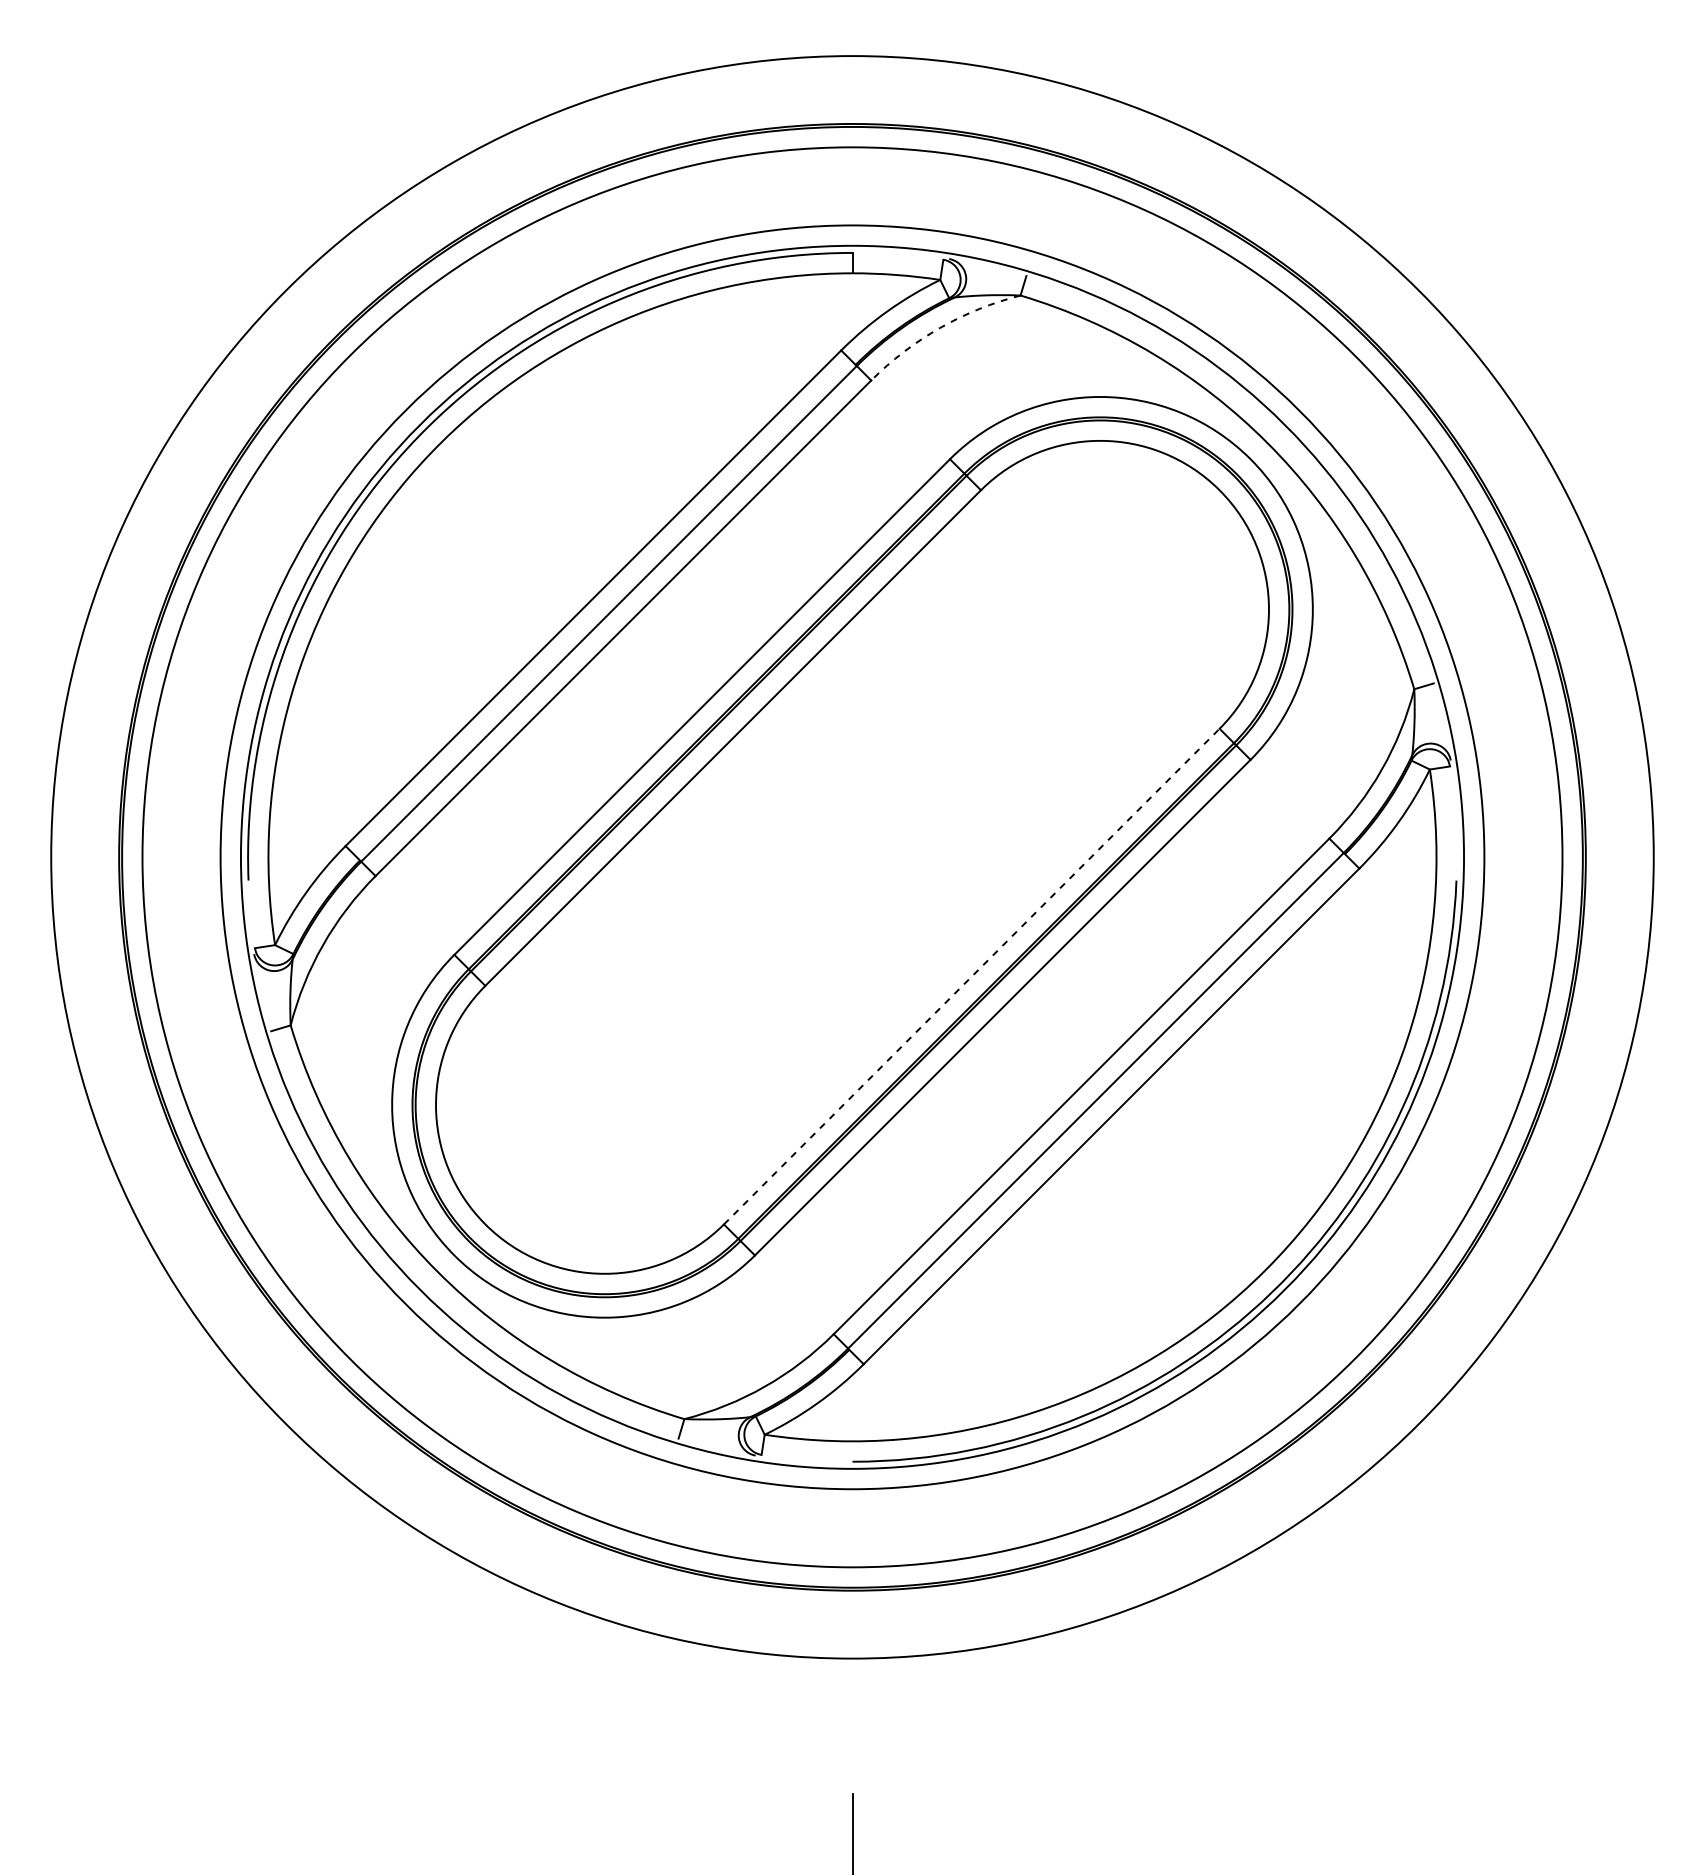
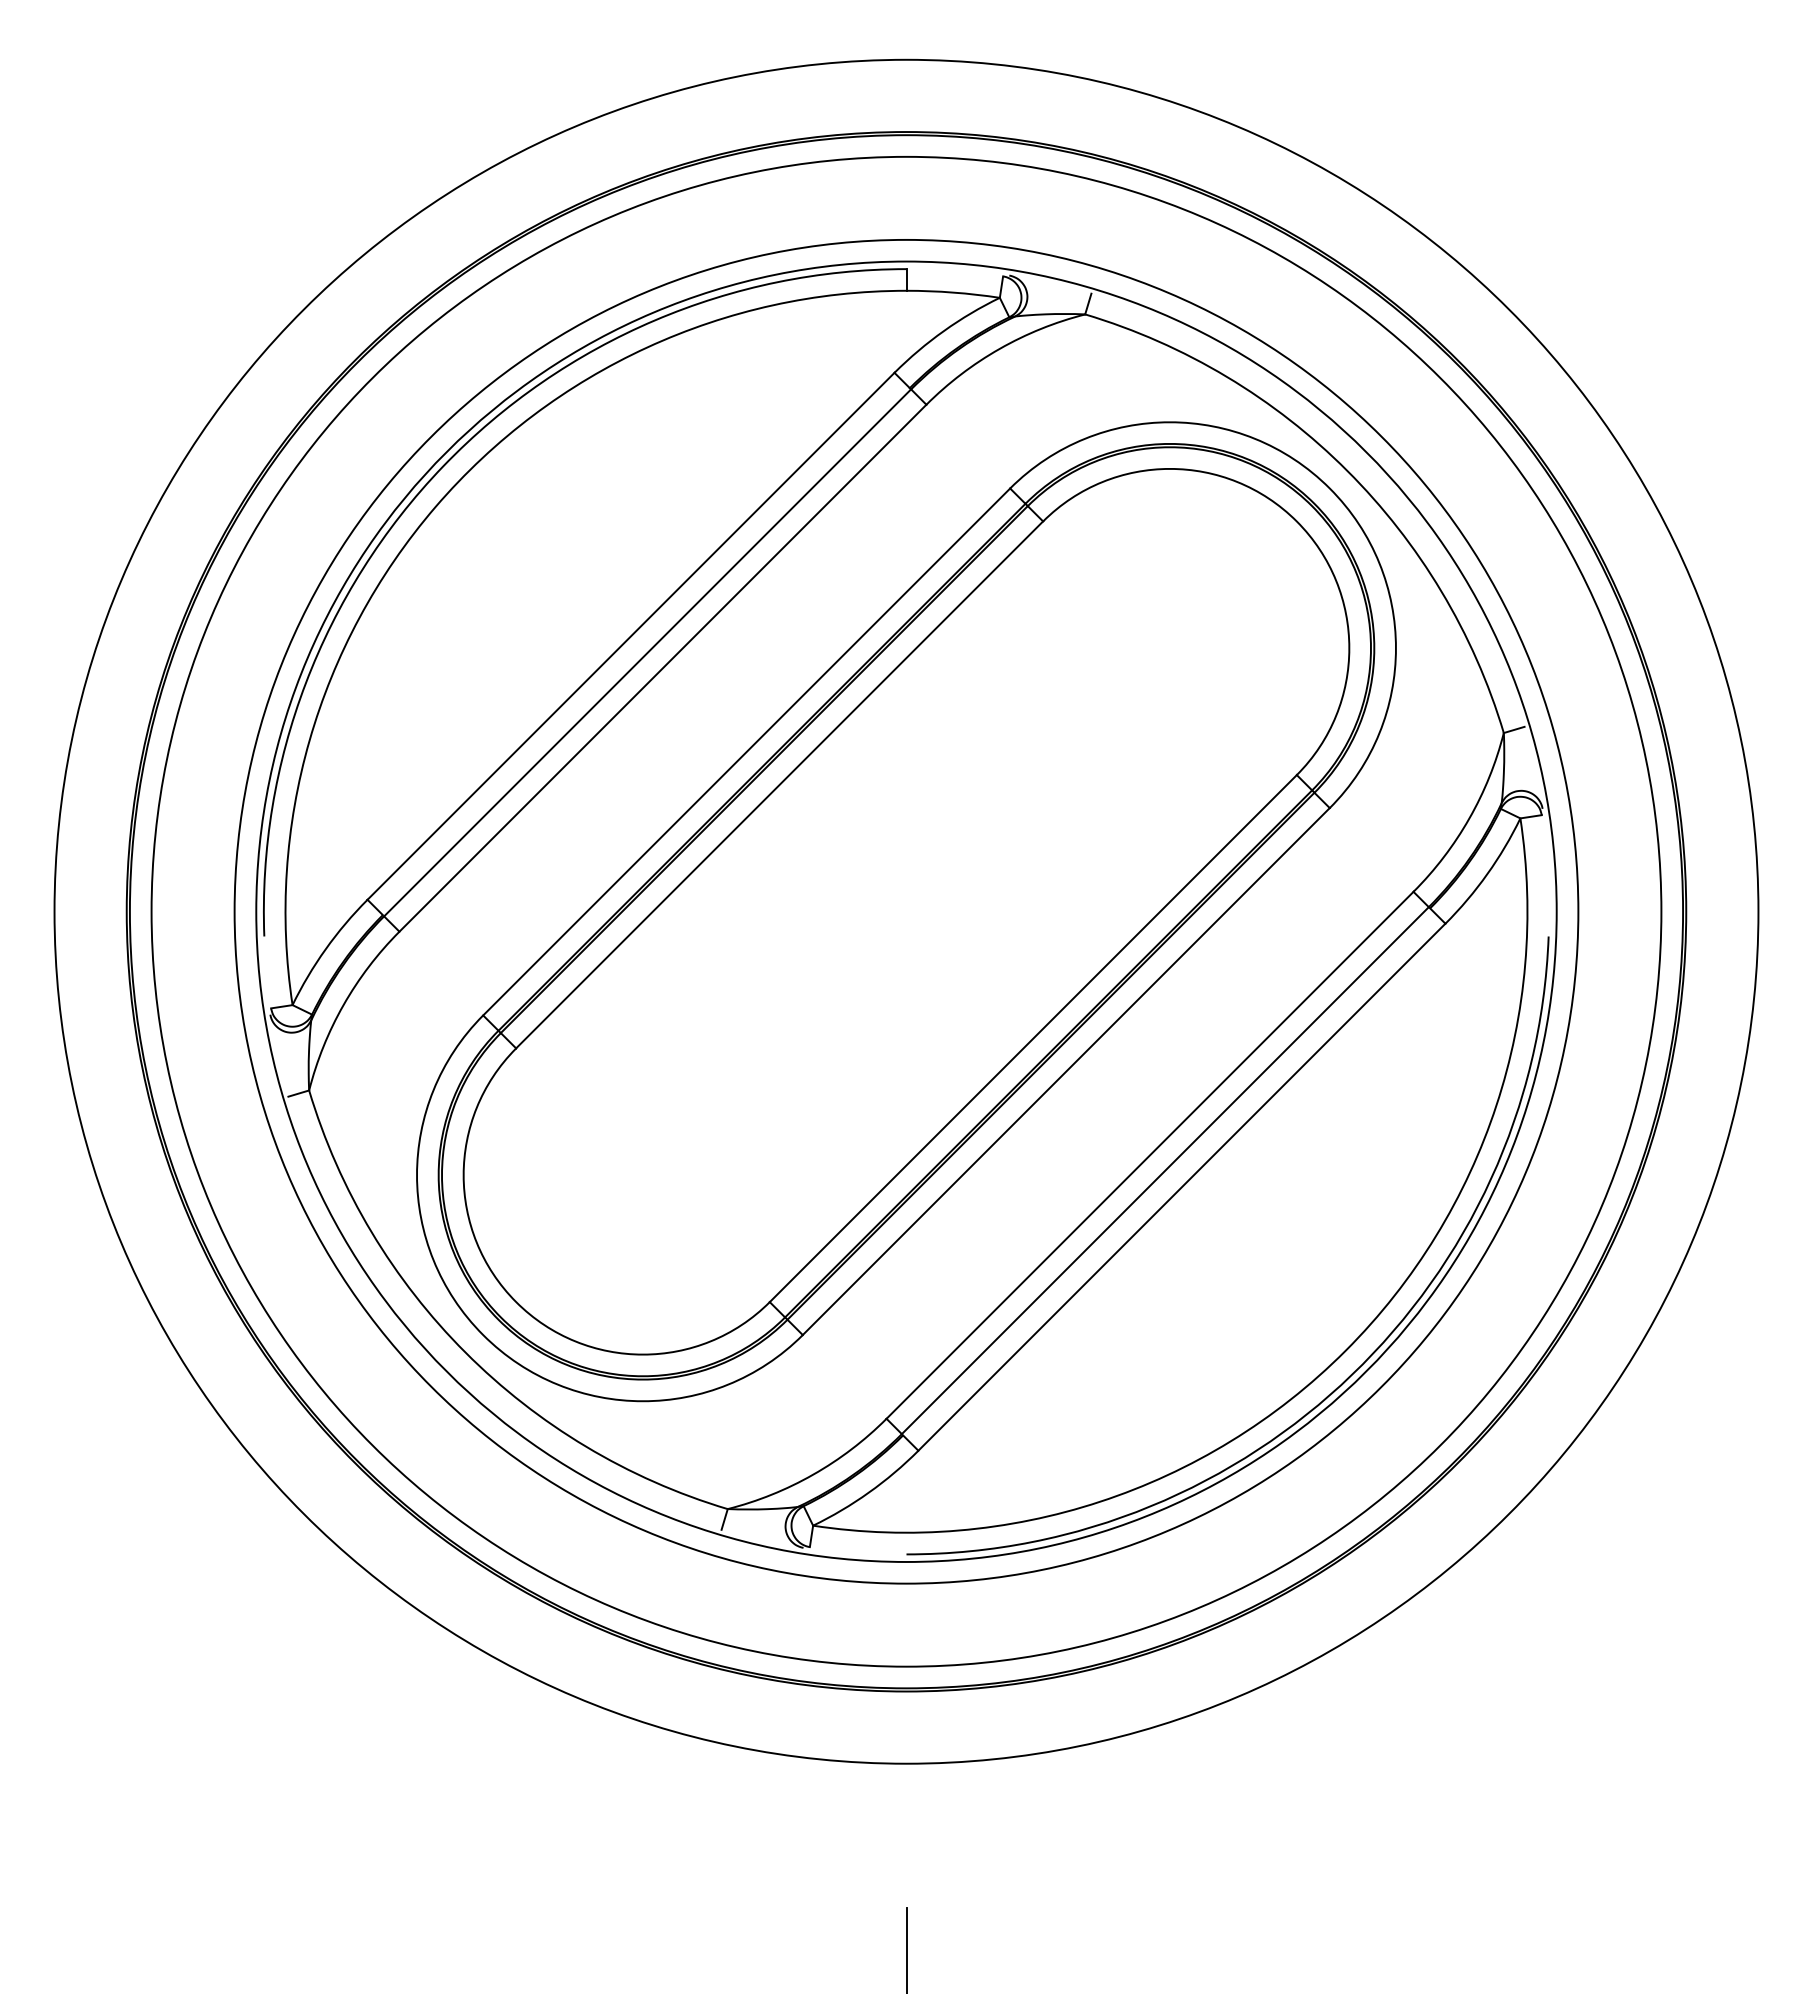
arc: (939, 327) -> (999, 348), dashed -> solid
line: (971, 976) -> (1033, 1038), dashed -> solid

